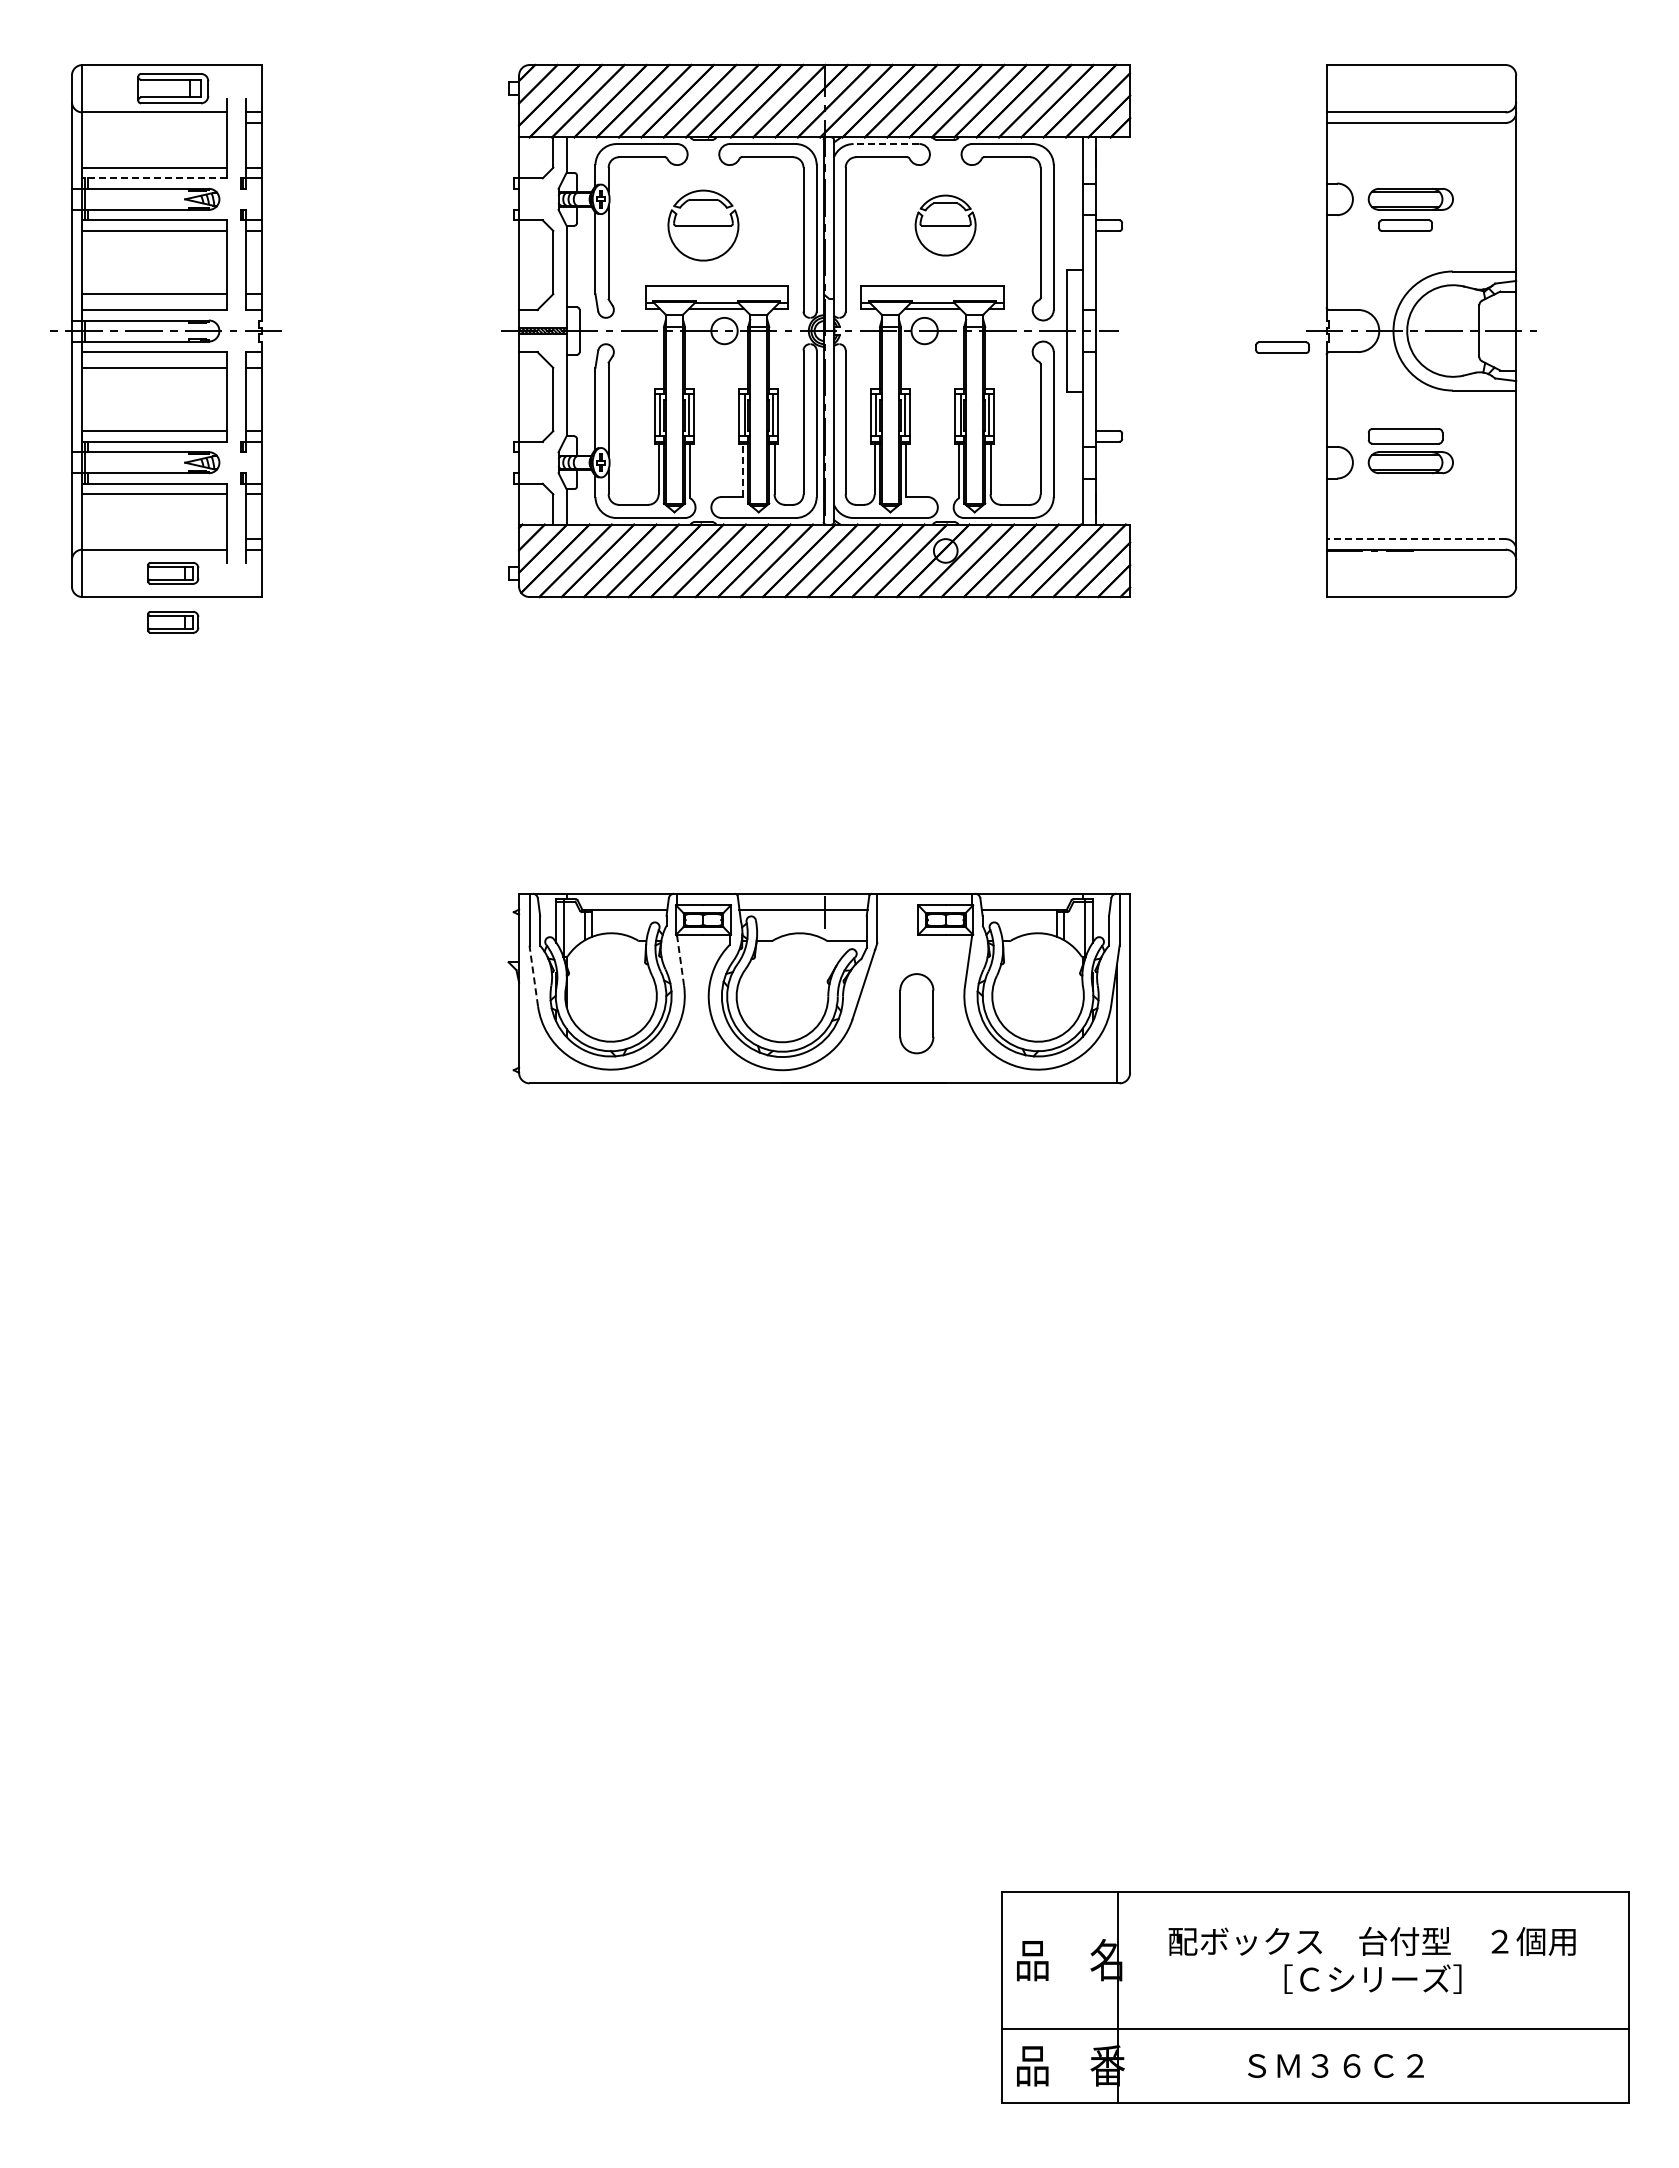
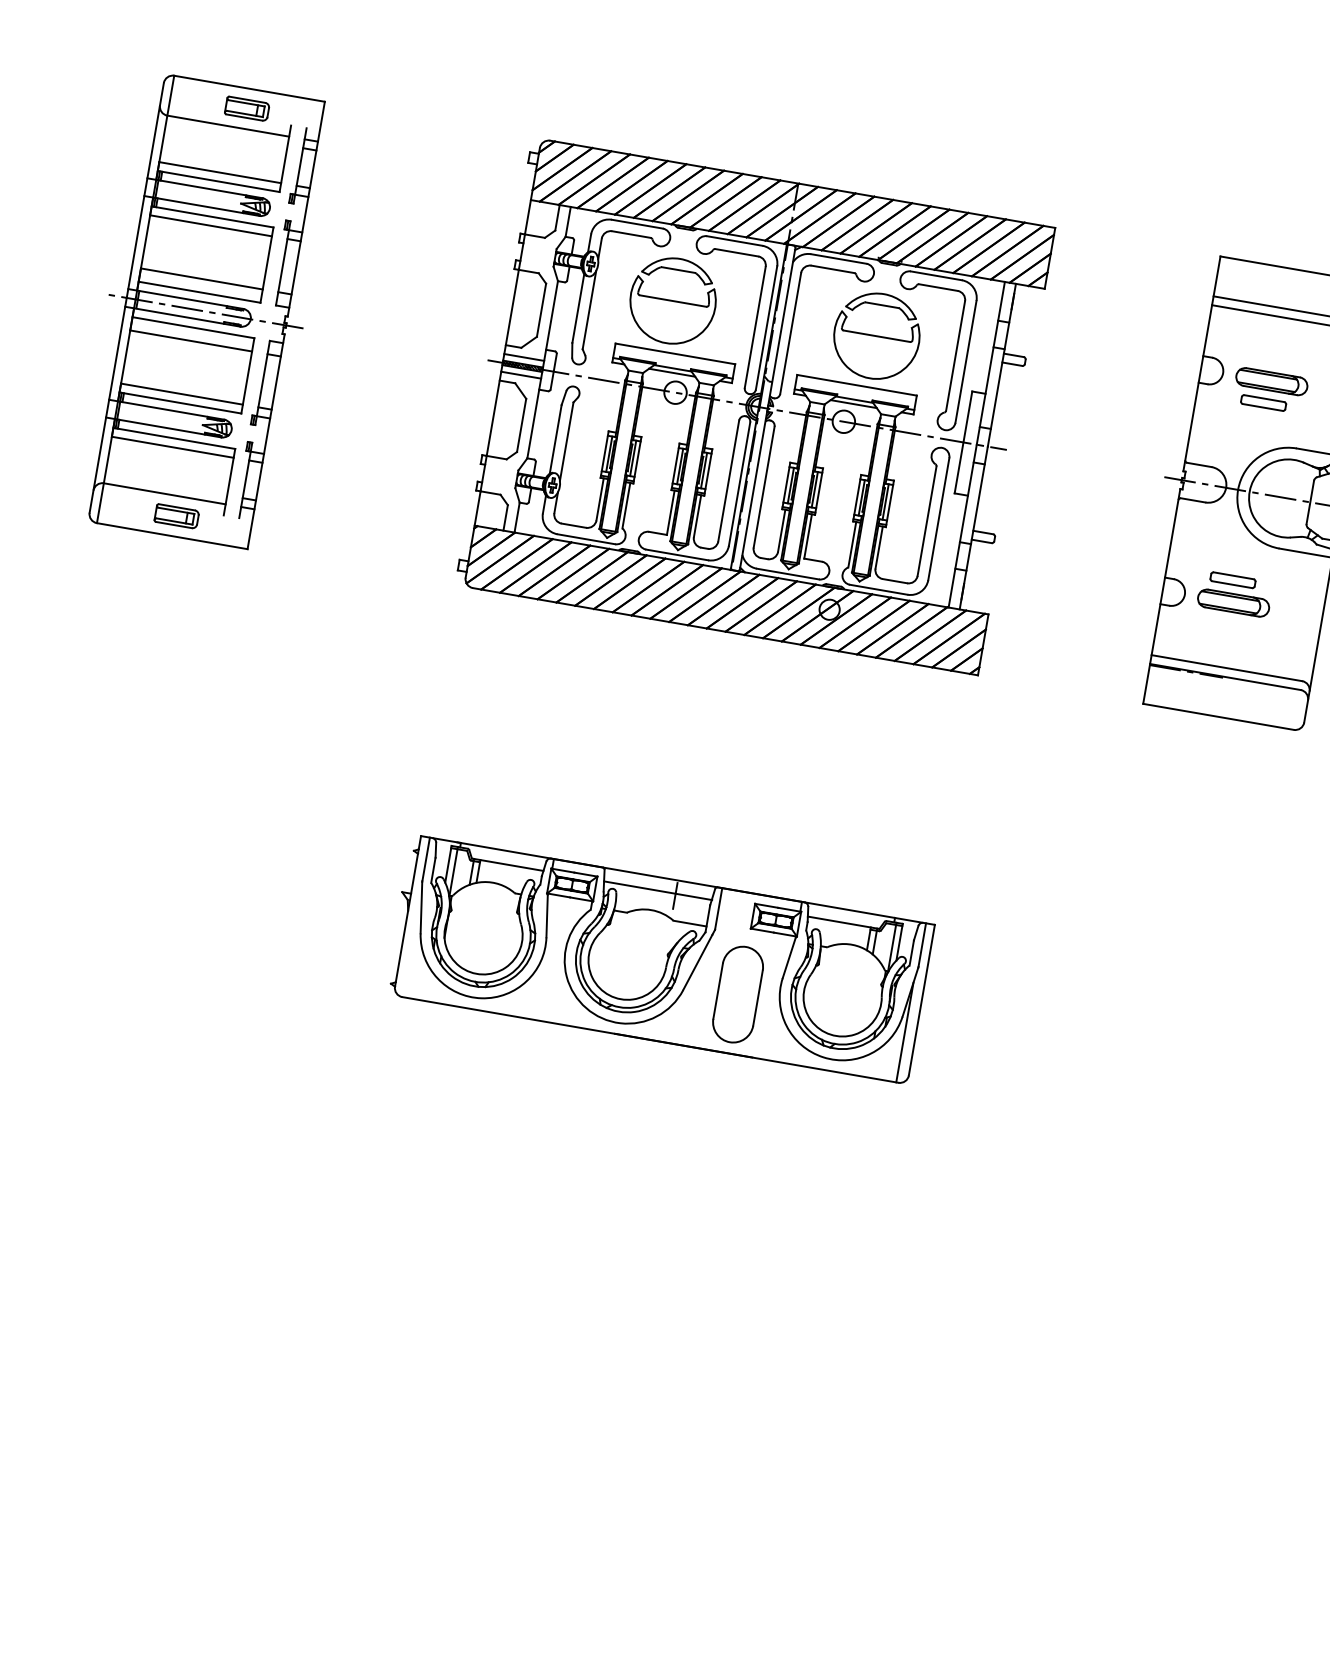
part: (173, 88) -> (247, 108), size x0.71
line: (886, 144) -> (838, 259), dashed -> solid
line: (154, 178) -> (218, 181), dashed -> solid
part: (703, 225) -> (673, 300), size x1.43
part: (945, 225) -> (876, 336), size x1.67
line: (542, 320) -> (524, 357), added
line: (542, 341) -> (520, 375), added
part: (1282, 347) -> (1142, 487), removed
part: (1405, 436) -> (1232, 580), size x0.71
line: (742, 470) -> (670, 512), dashed -> solid
line: (1416, 539) -> (1227, 668), dashed -> solid
part: (173, 622) -> (169, 557), removed
line: (680, 960) -> (547, 915), dashed -> solid
line: (533, 975) -> (421, 906), dashed -> solid
part: (916, 1013) -> (737, 994), size x1.43

